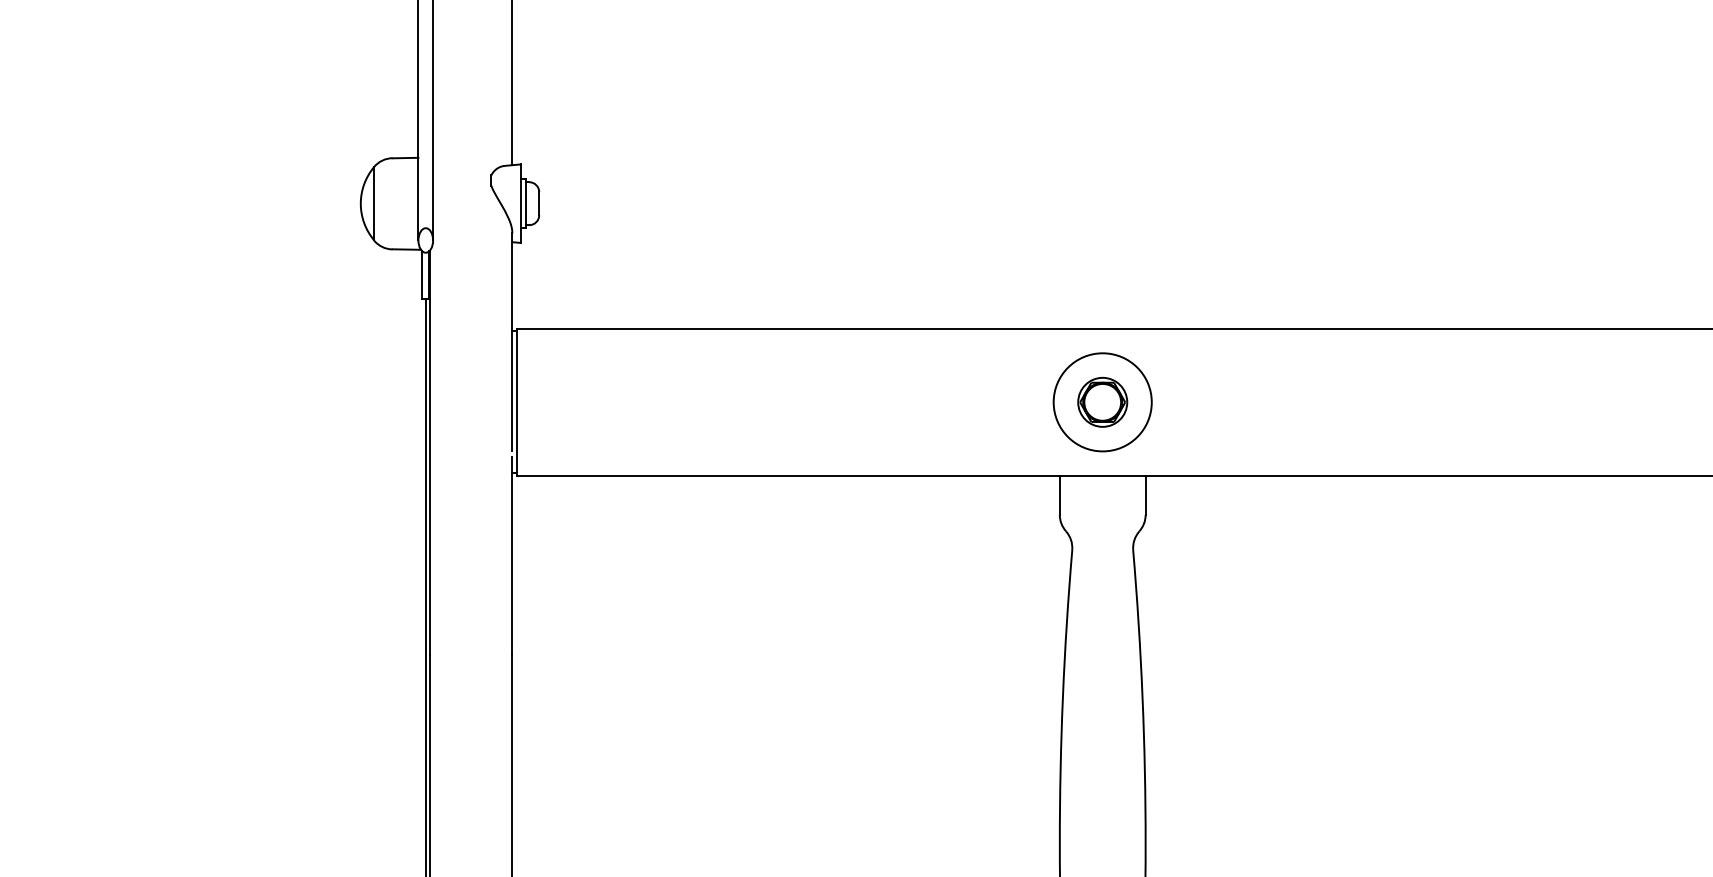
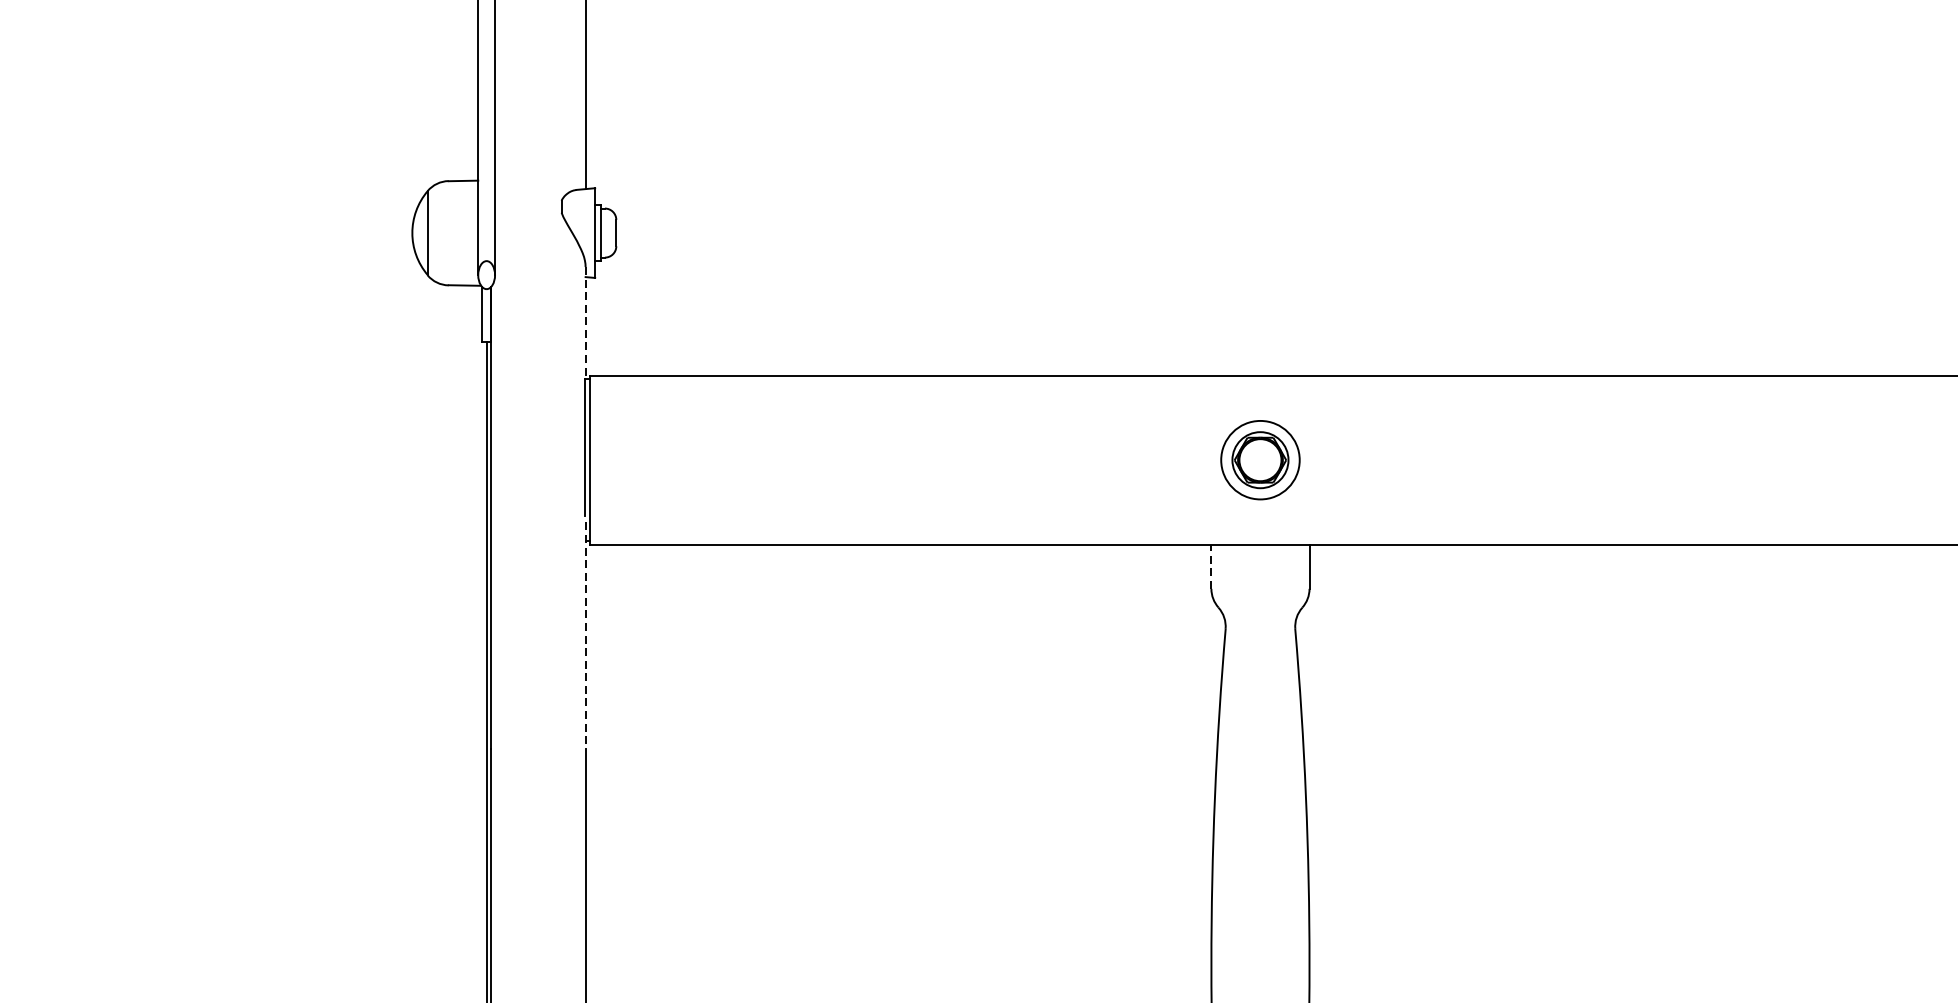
line: (512, 282) -> (585, 323), solid -> dashed
circle: (1102, 402) -> (1260, 460), size x0.7
line: (1059, 495) -> (1211, 566), solid -> dashed
line: (512, 555) -> (585, 635), solid -> dashed

